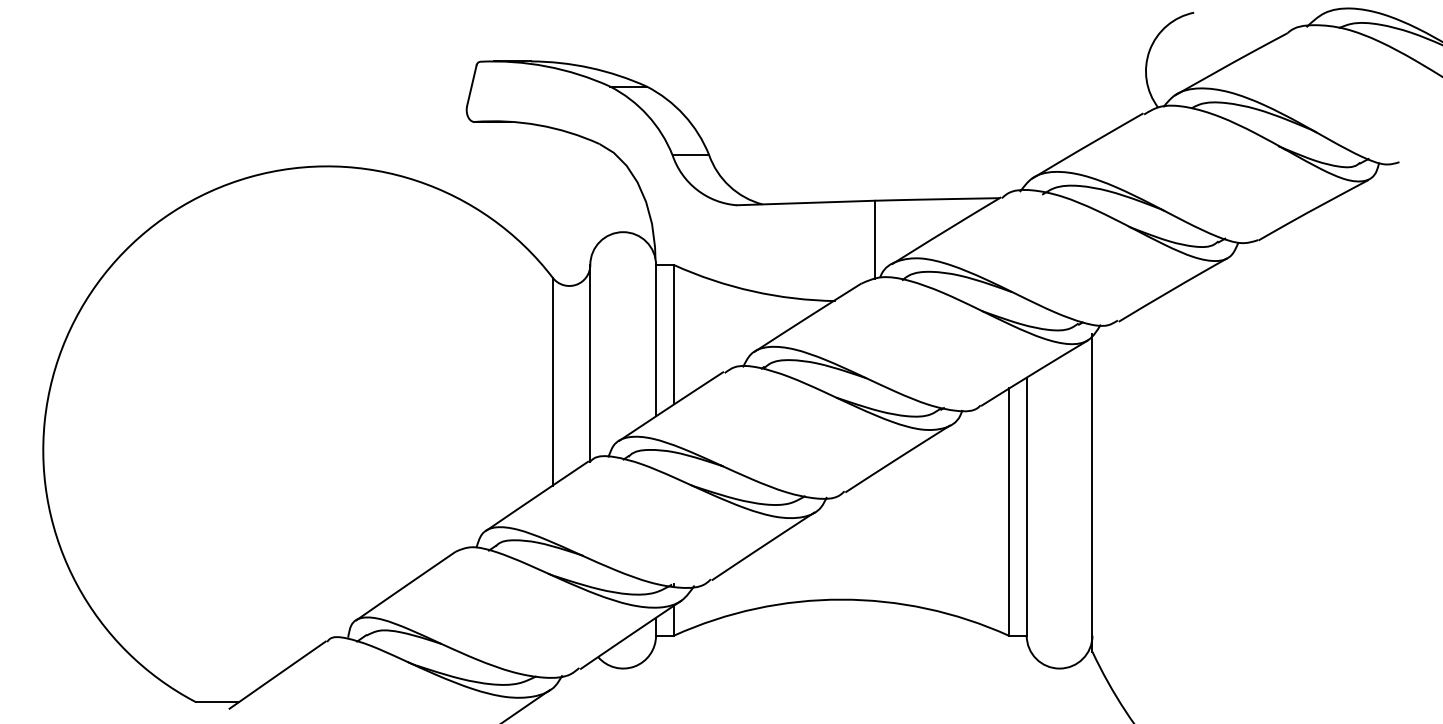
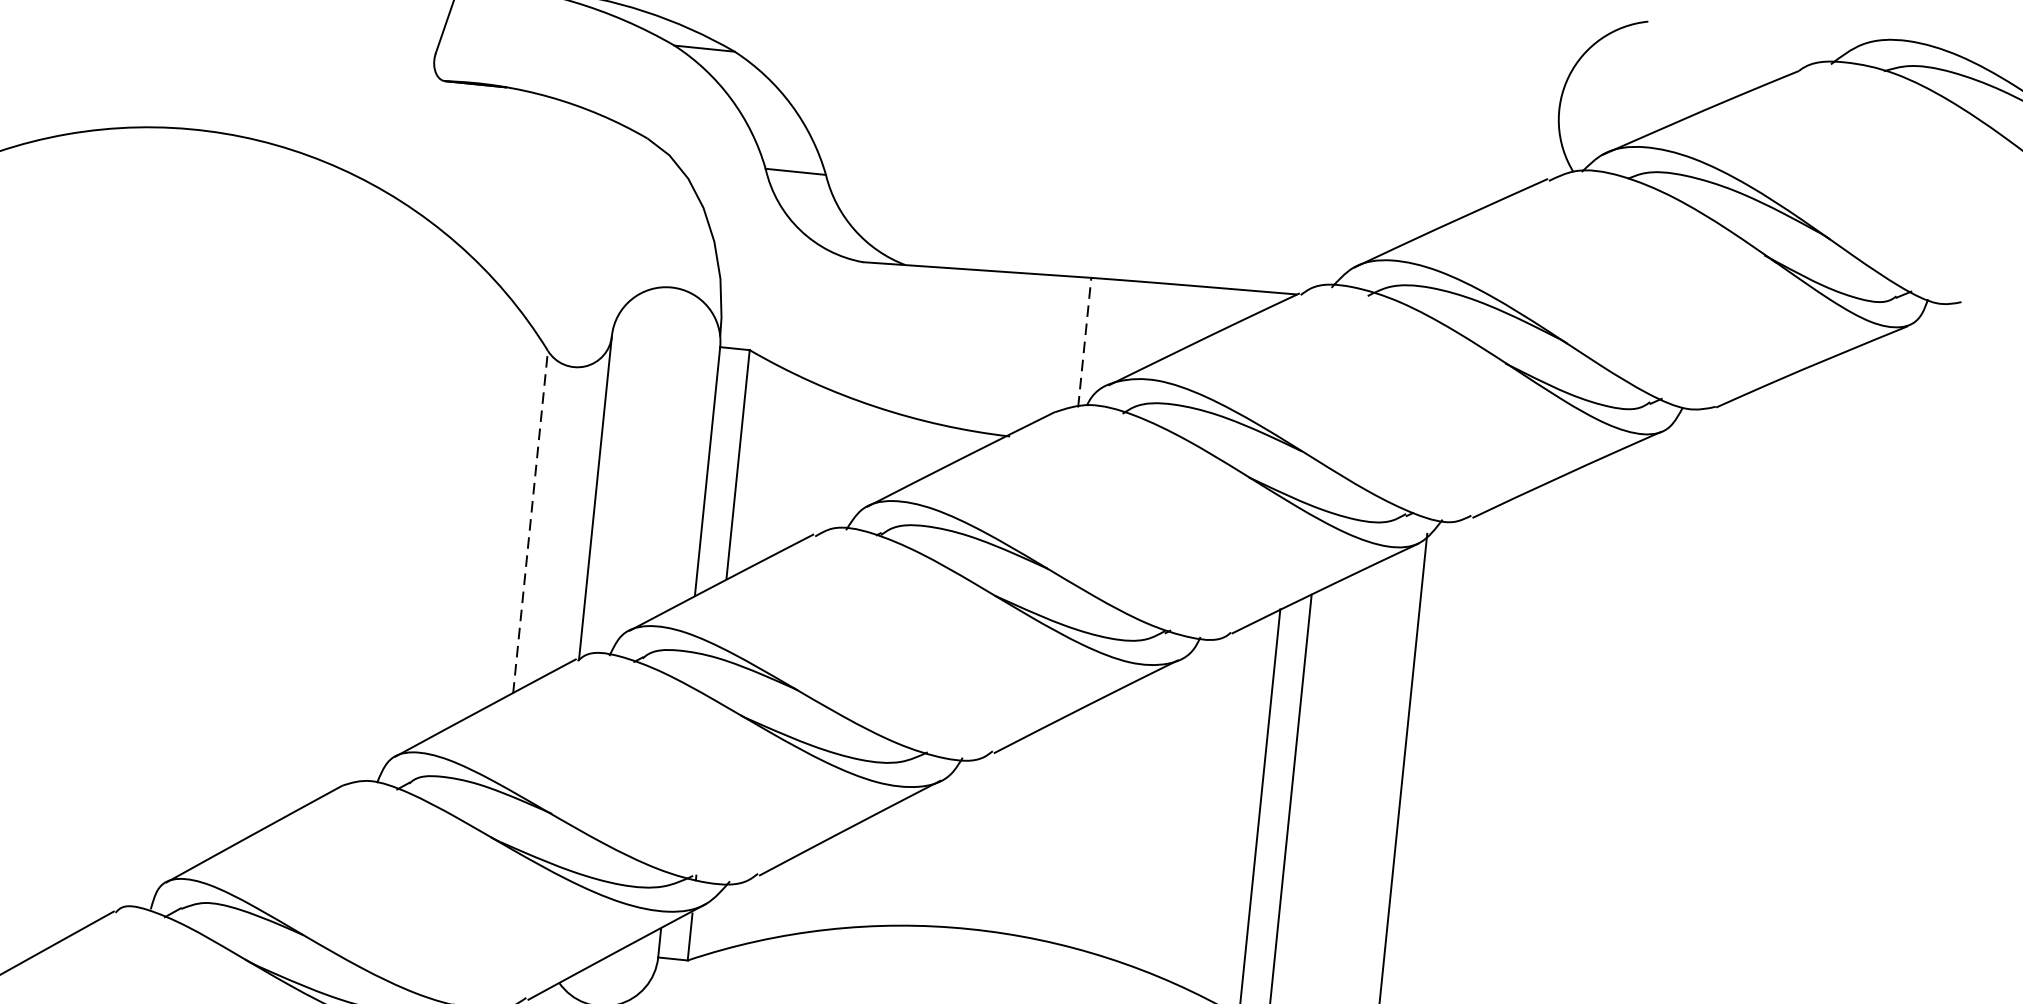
line: (874, 239) -> (1084, 341), solid -> dashed
line: (552, 381) -> (530, 521), solid -> dashed

